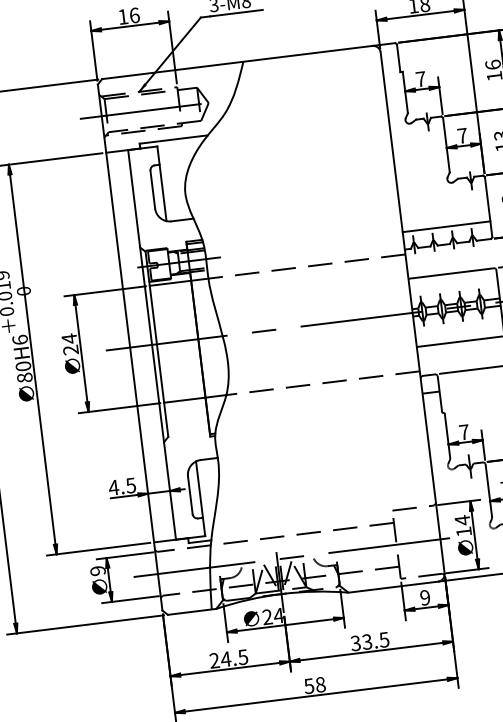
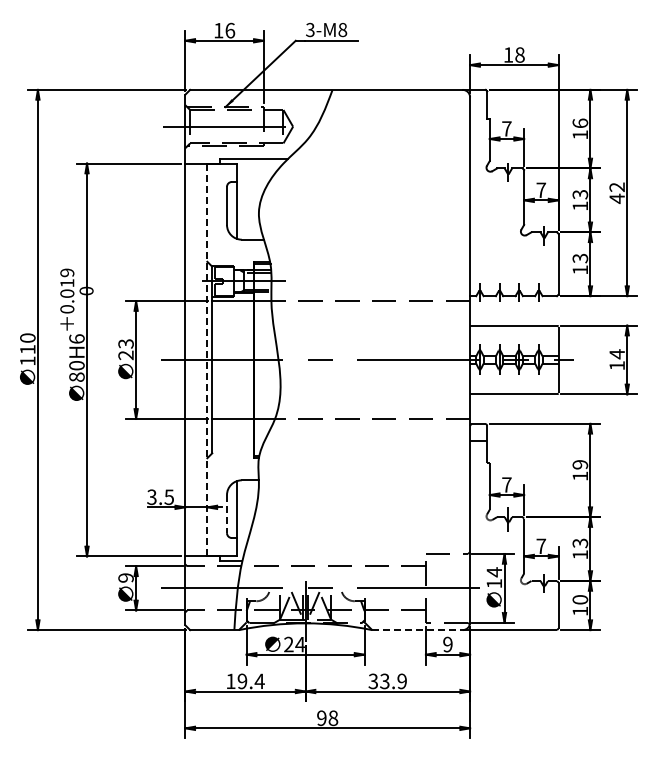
line: (446, 226) -> (514, 278), removed
text: (68, 338) -> (125, 343), 24 -> 23
line: (152, 344) -> (207, 359), solid -> dashed
text: (113, 488) -> (151, 497), 4.5 -> 3.5
line: (190, 495) -> (227, 514), solid -> dashed
line: (393, 587) -> (417, 630), solid -> dashed
text: (383, 640) -> (401, 681), 33.5 -> 33.9
text: (229, 659) -> (245, 681), 24.5 -> 19.4
text: (308, 685) -> (321, 717), 58 -> 98

